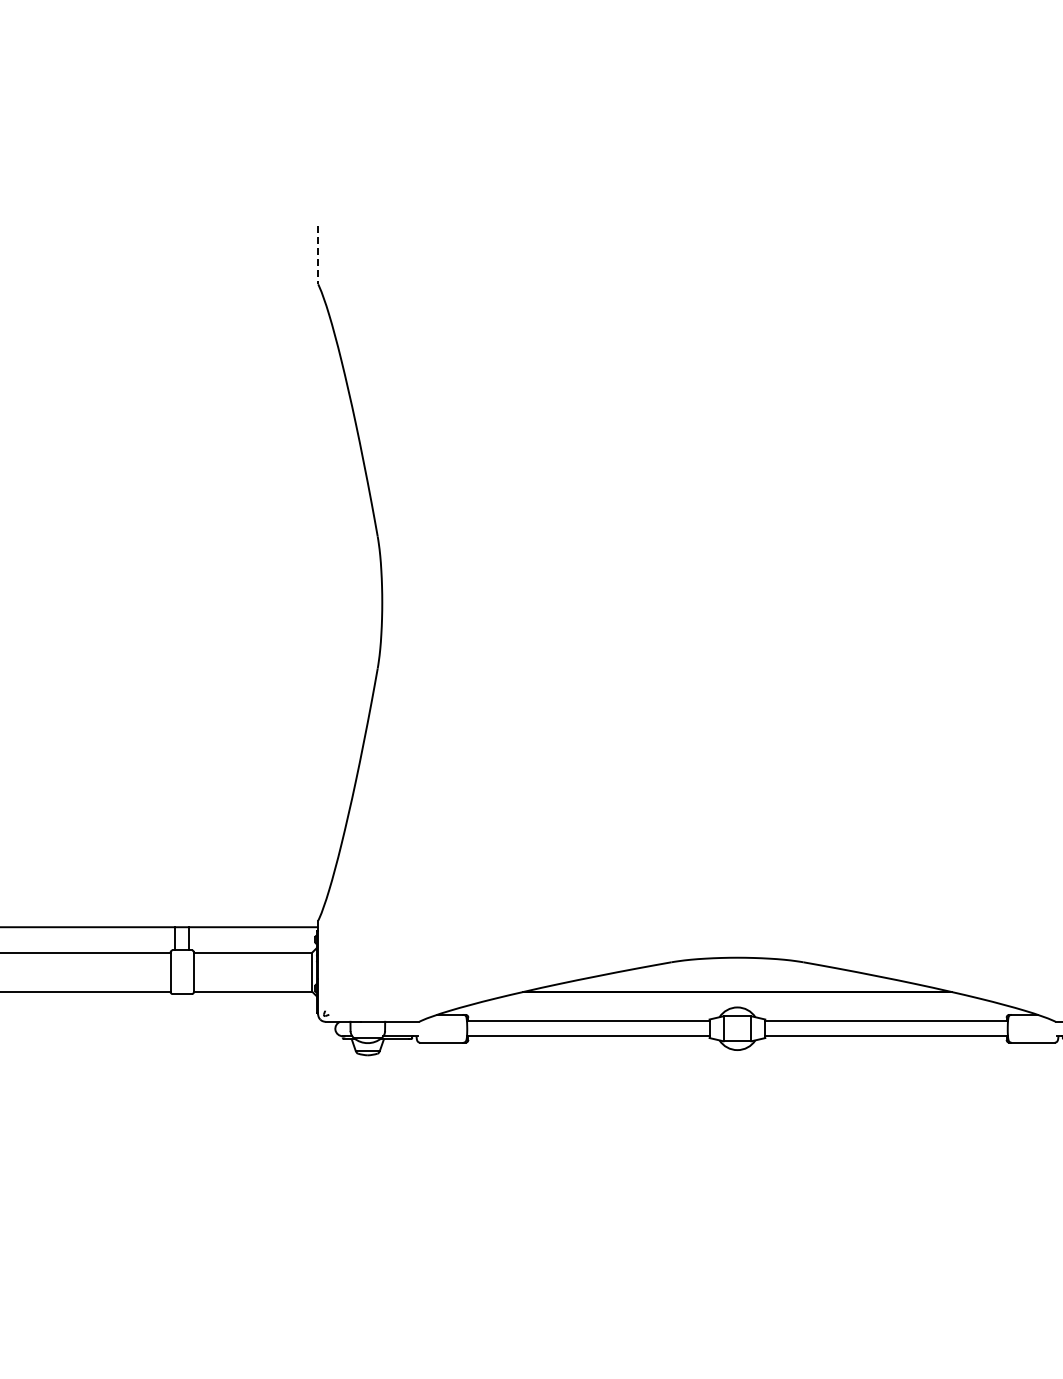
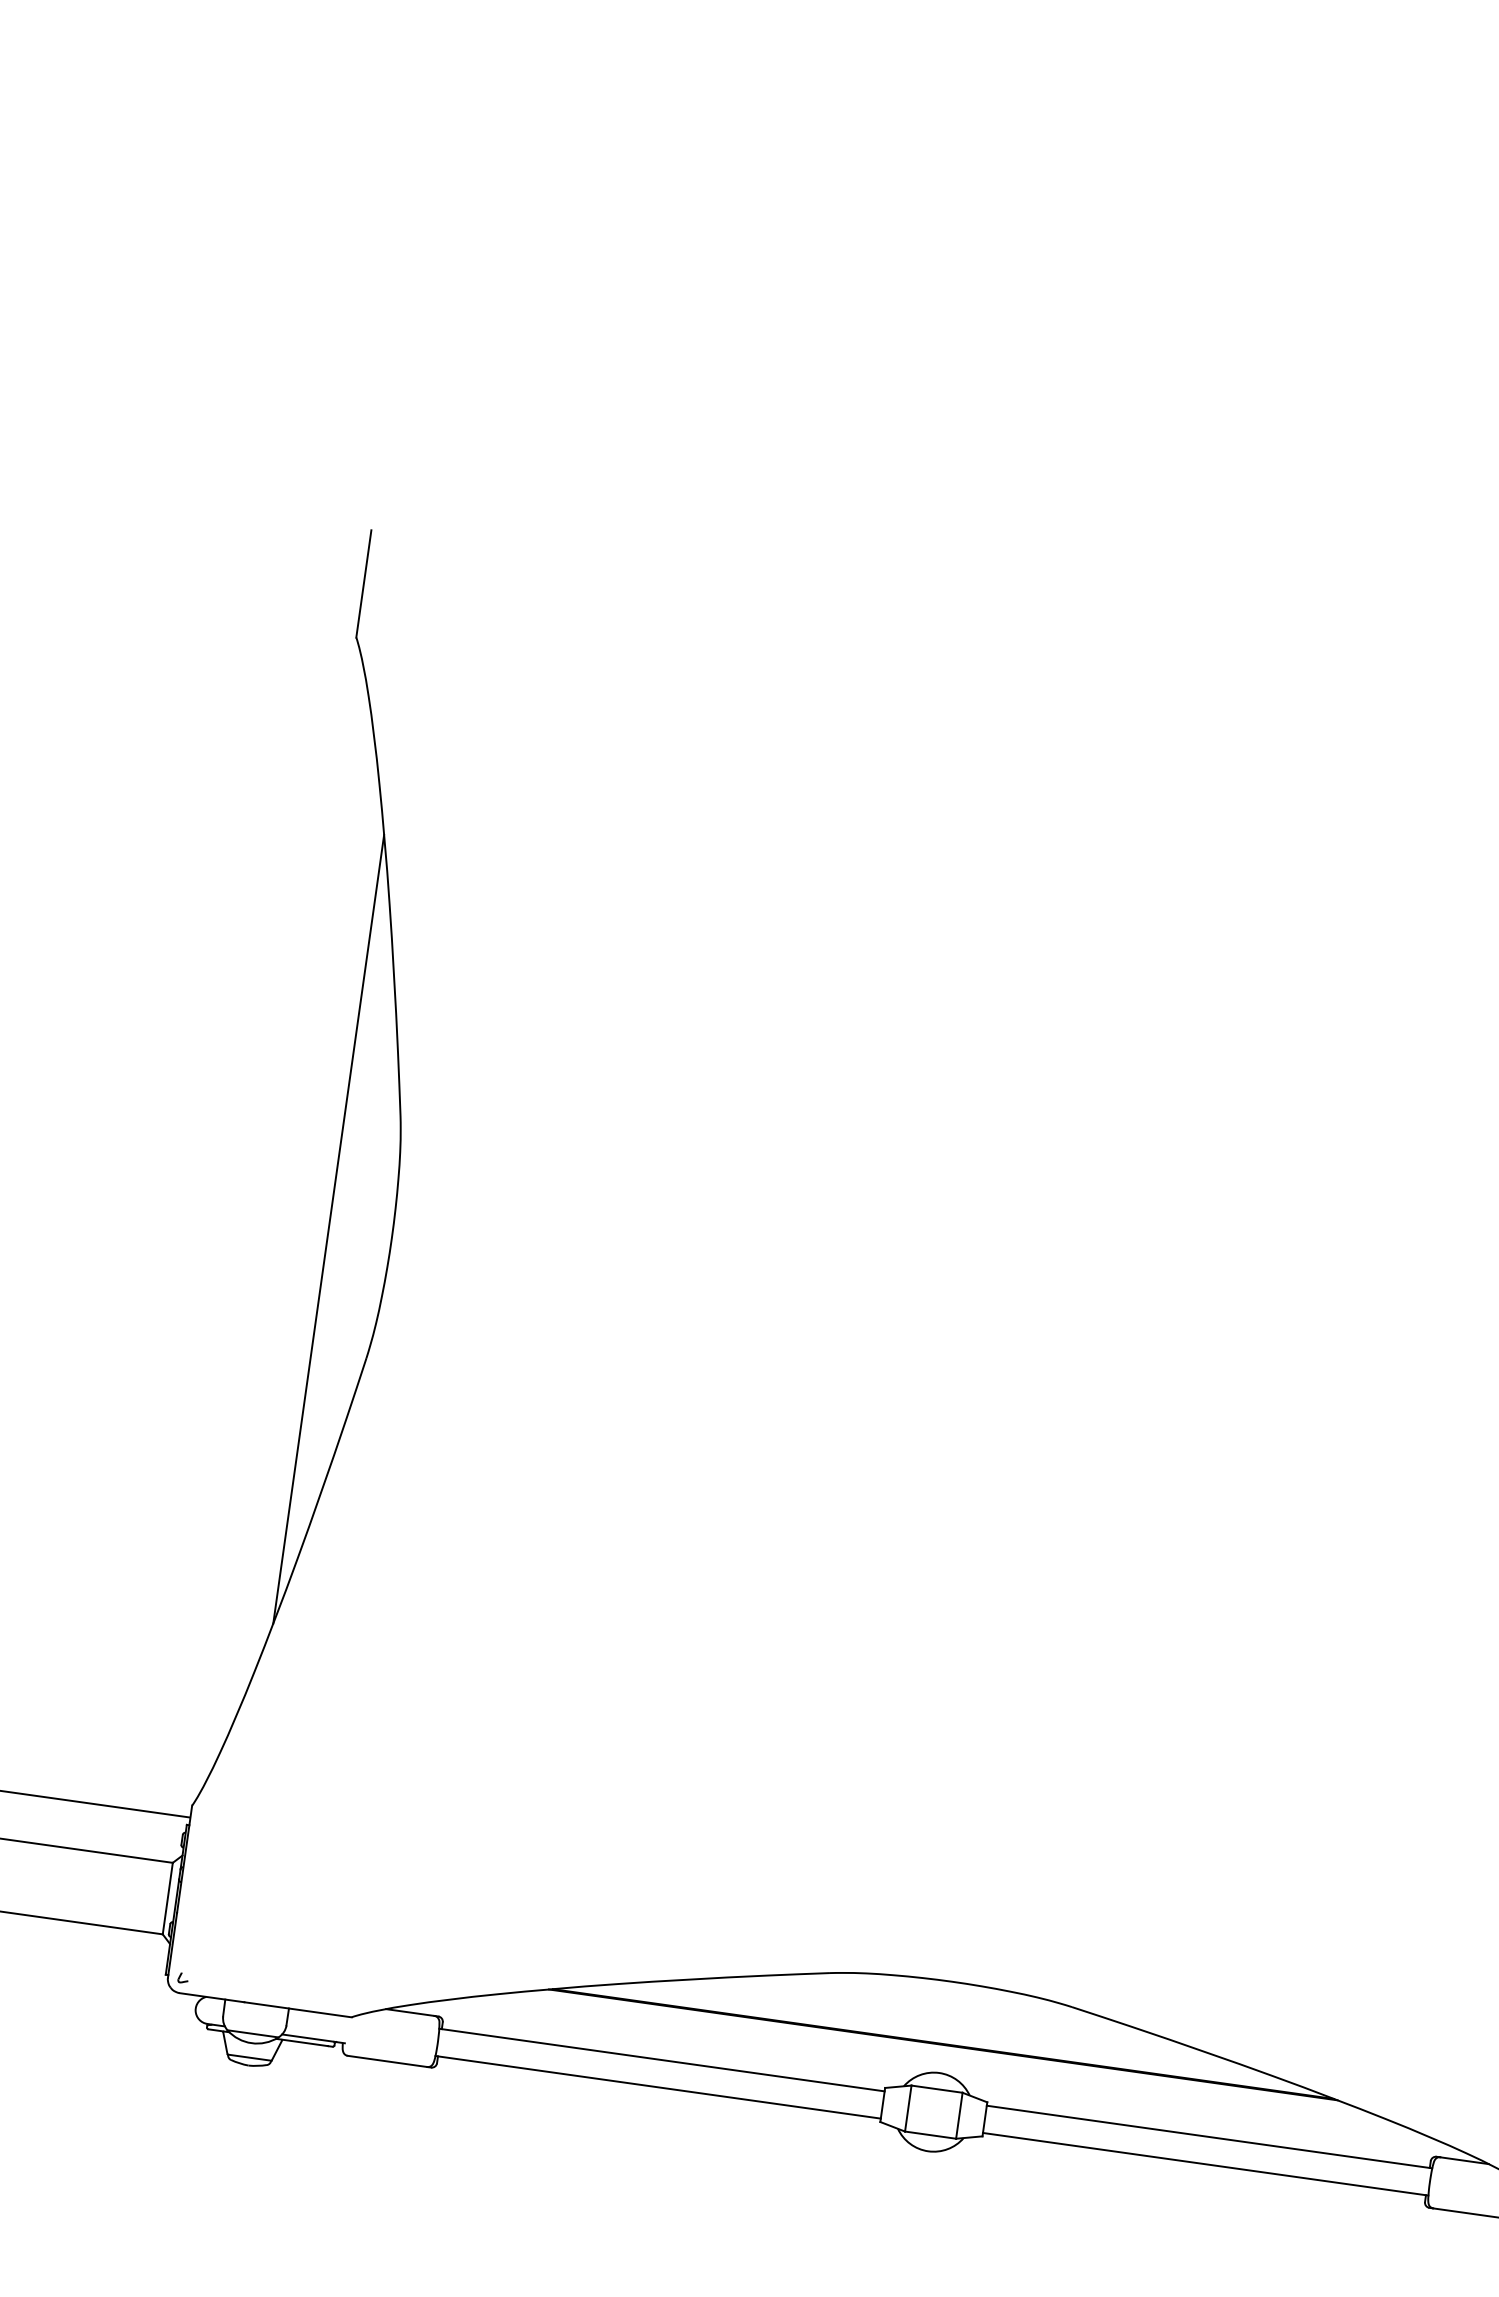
line: (318, 255) -> (364, 584), dashed -> solid
line: (347, 602) -> (328, 1229), added

